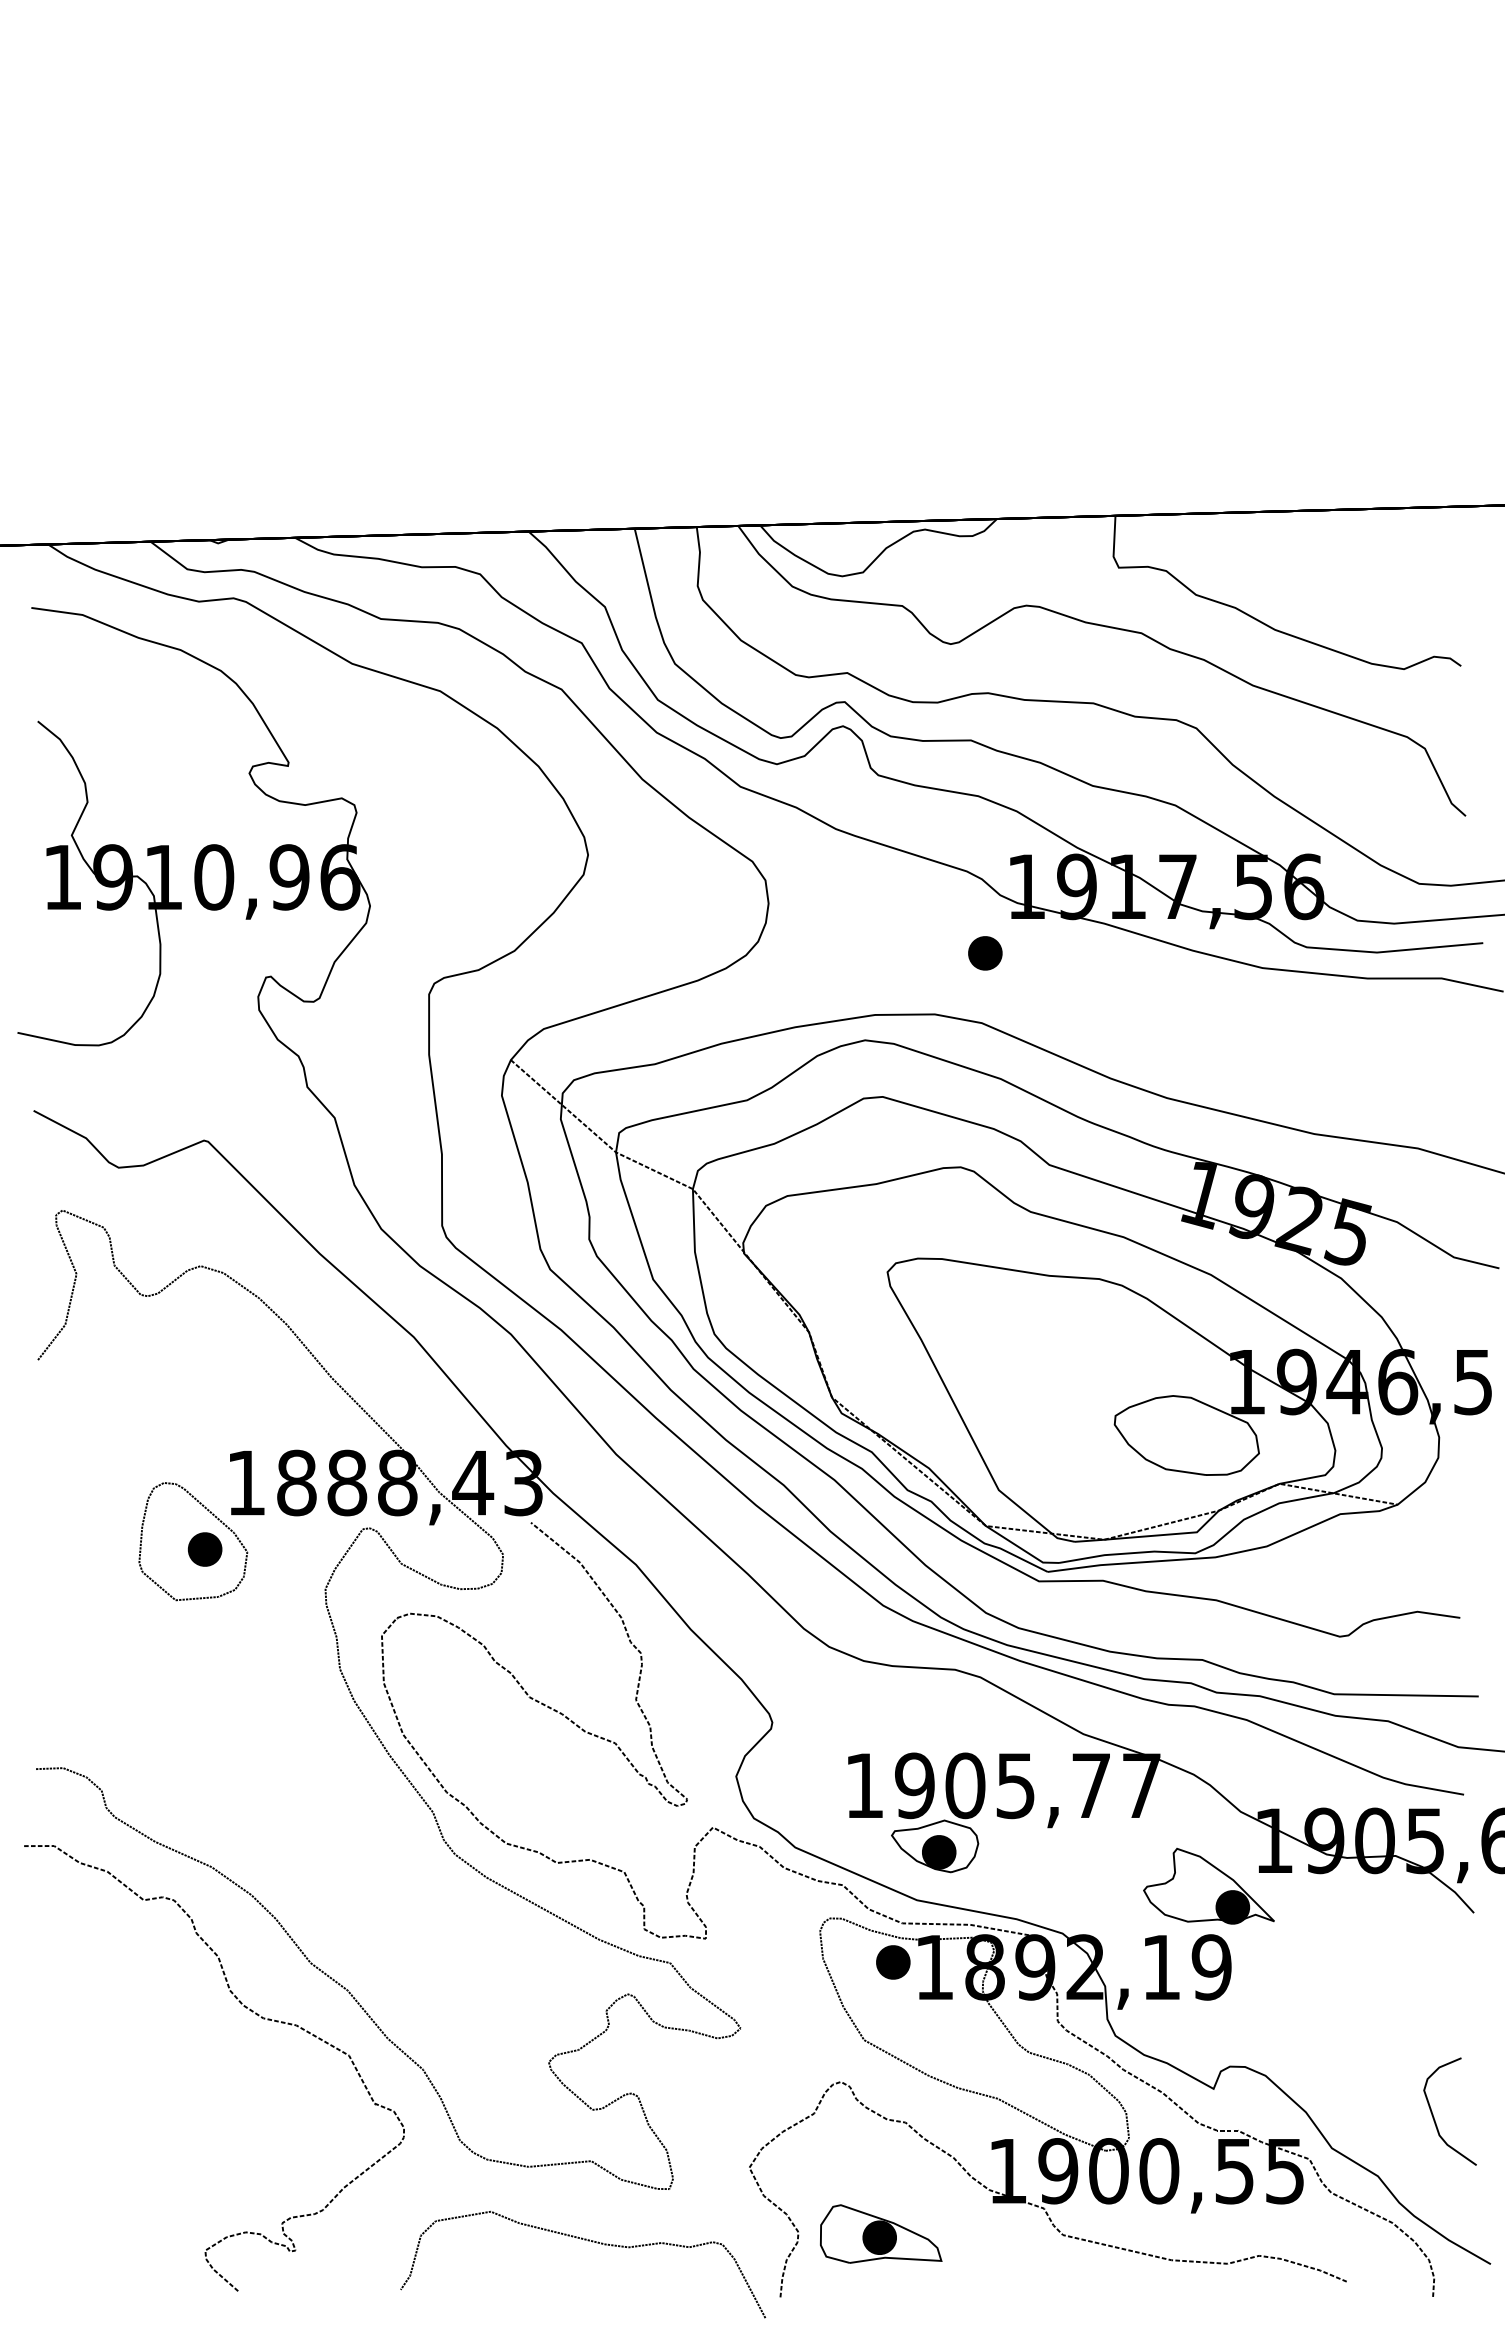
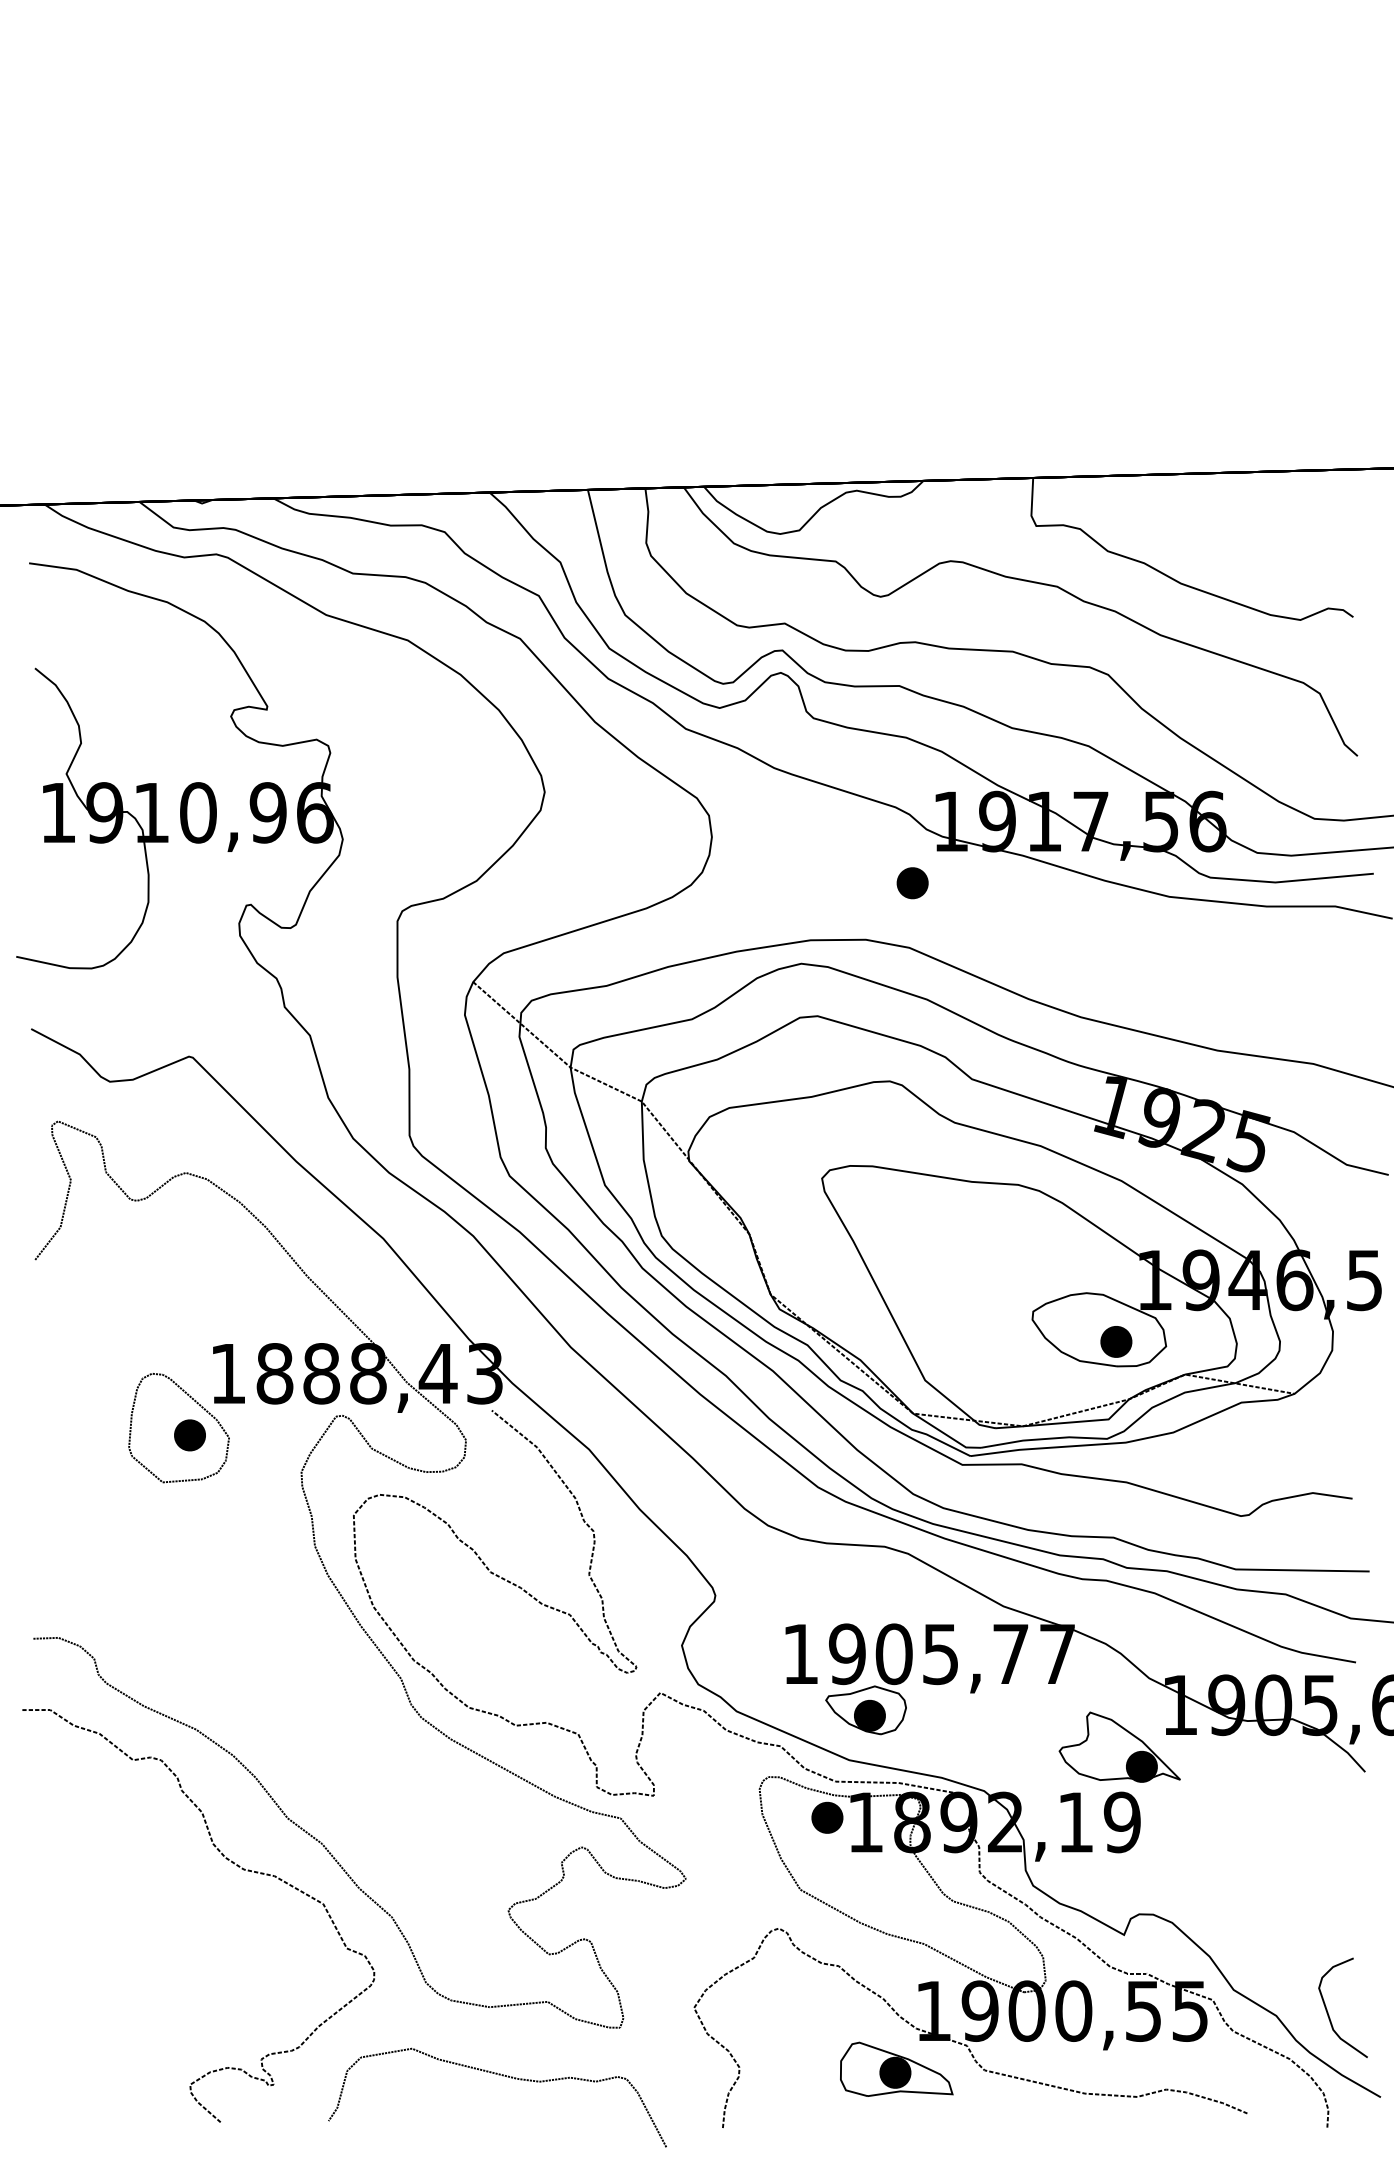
part: (1205, 1448) -> (1116, 1341), added
curve: (1434, 2117) -> (1328, 2013), moved
part: (881, 2233) -> (897, 2068), moved
curve: (588, 2241) -> (502, 2076), moved

